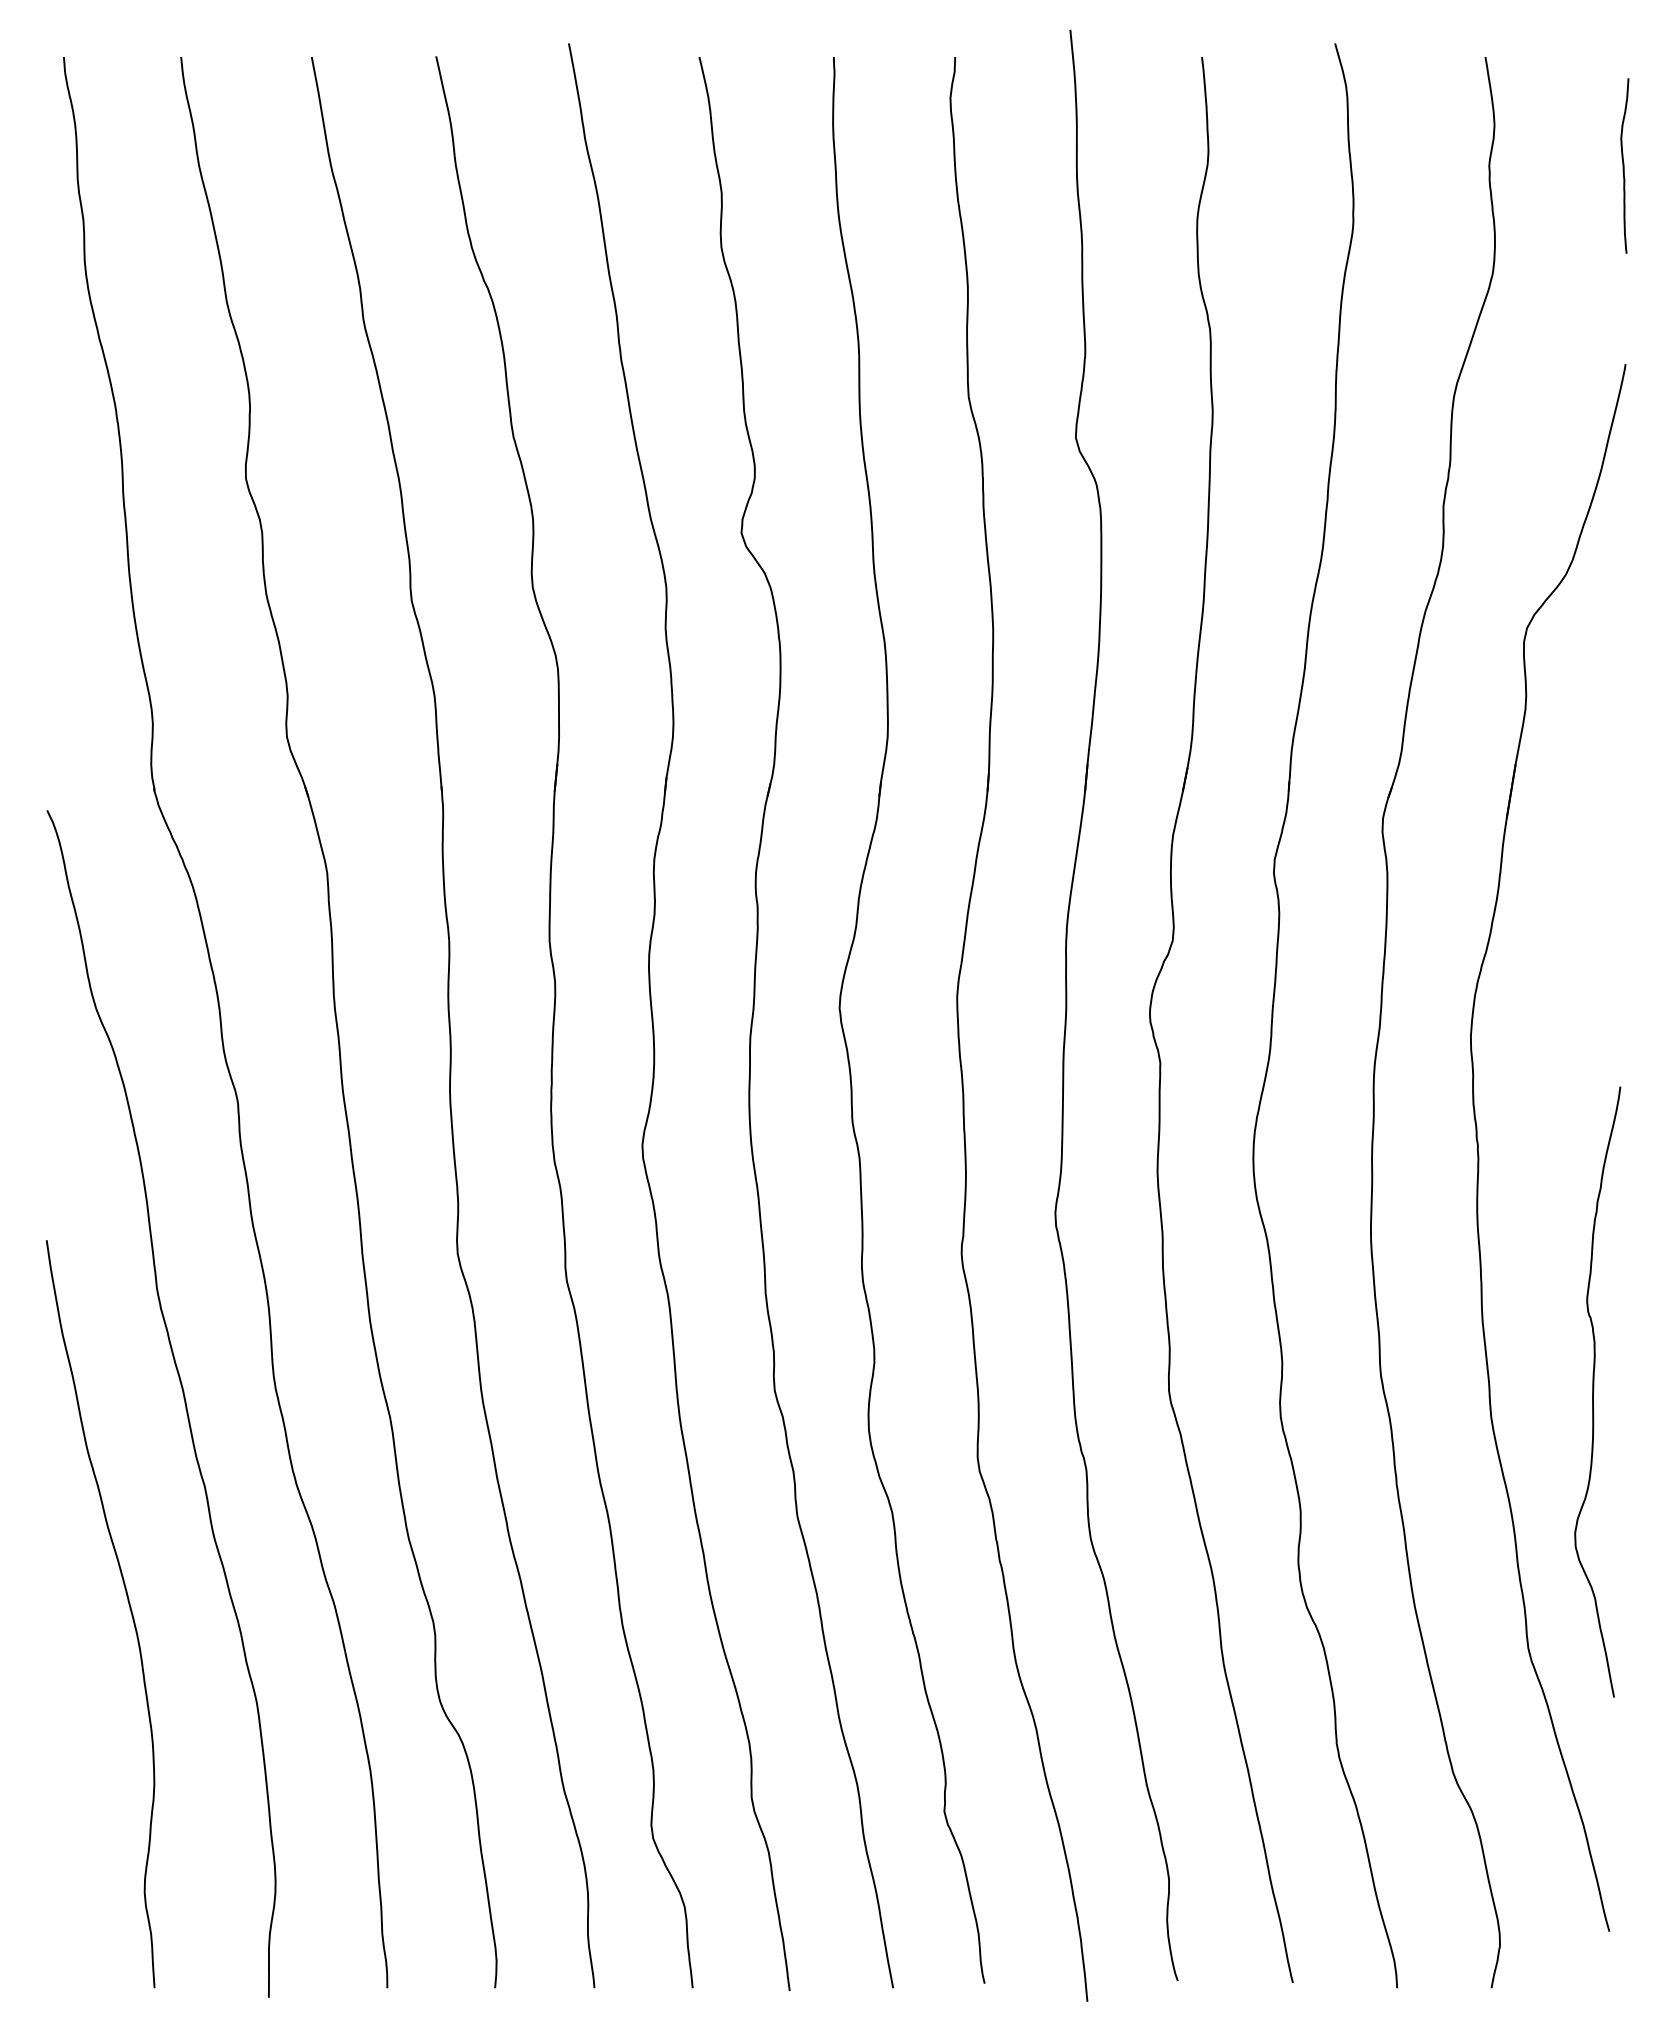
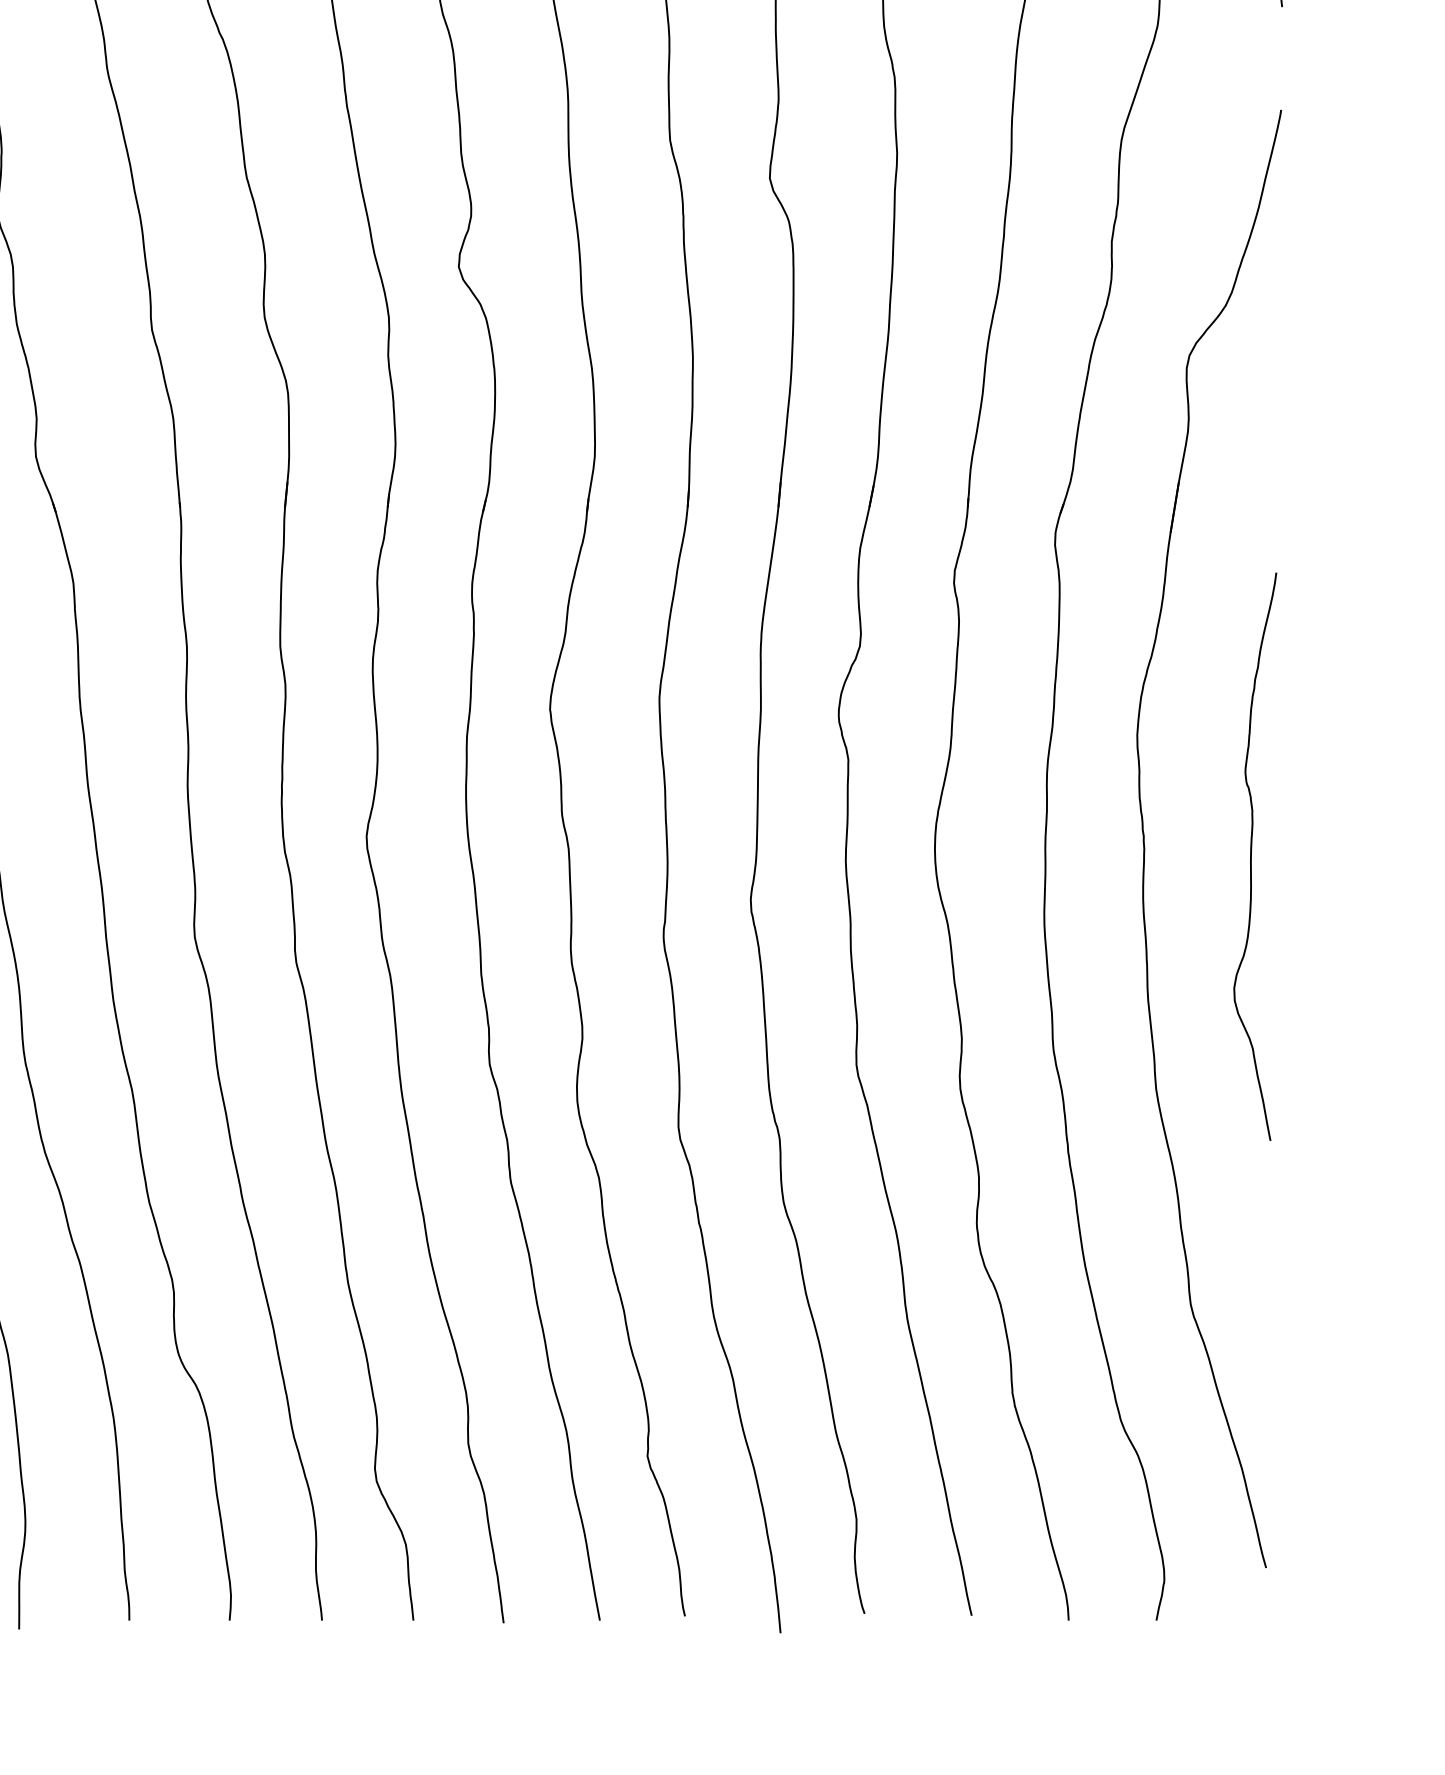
curve: (1594, 1390) -> (1252, 855), moved

